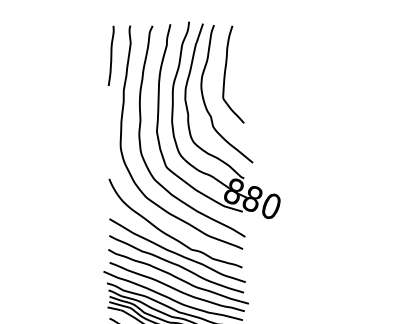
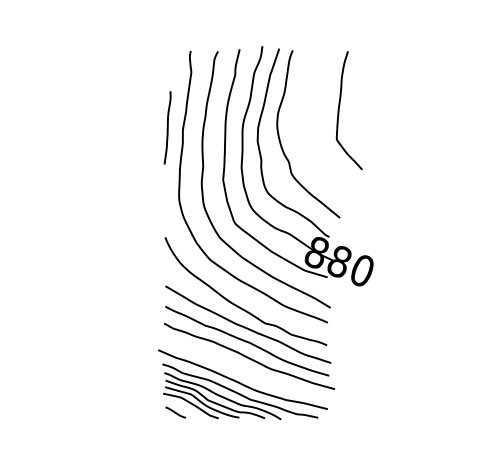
line: (111, 55) -> (167, 127), moved
curve: (225, 74) -> (339, 110), moved
curve: (175, 288) -> (245, 370), removed

